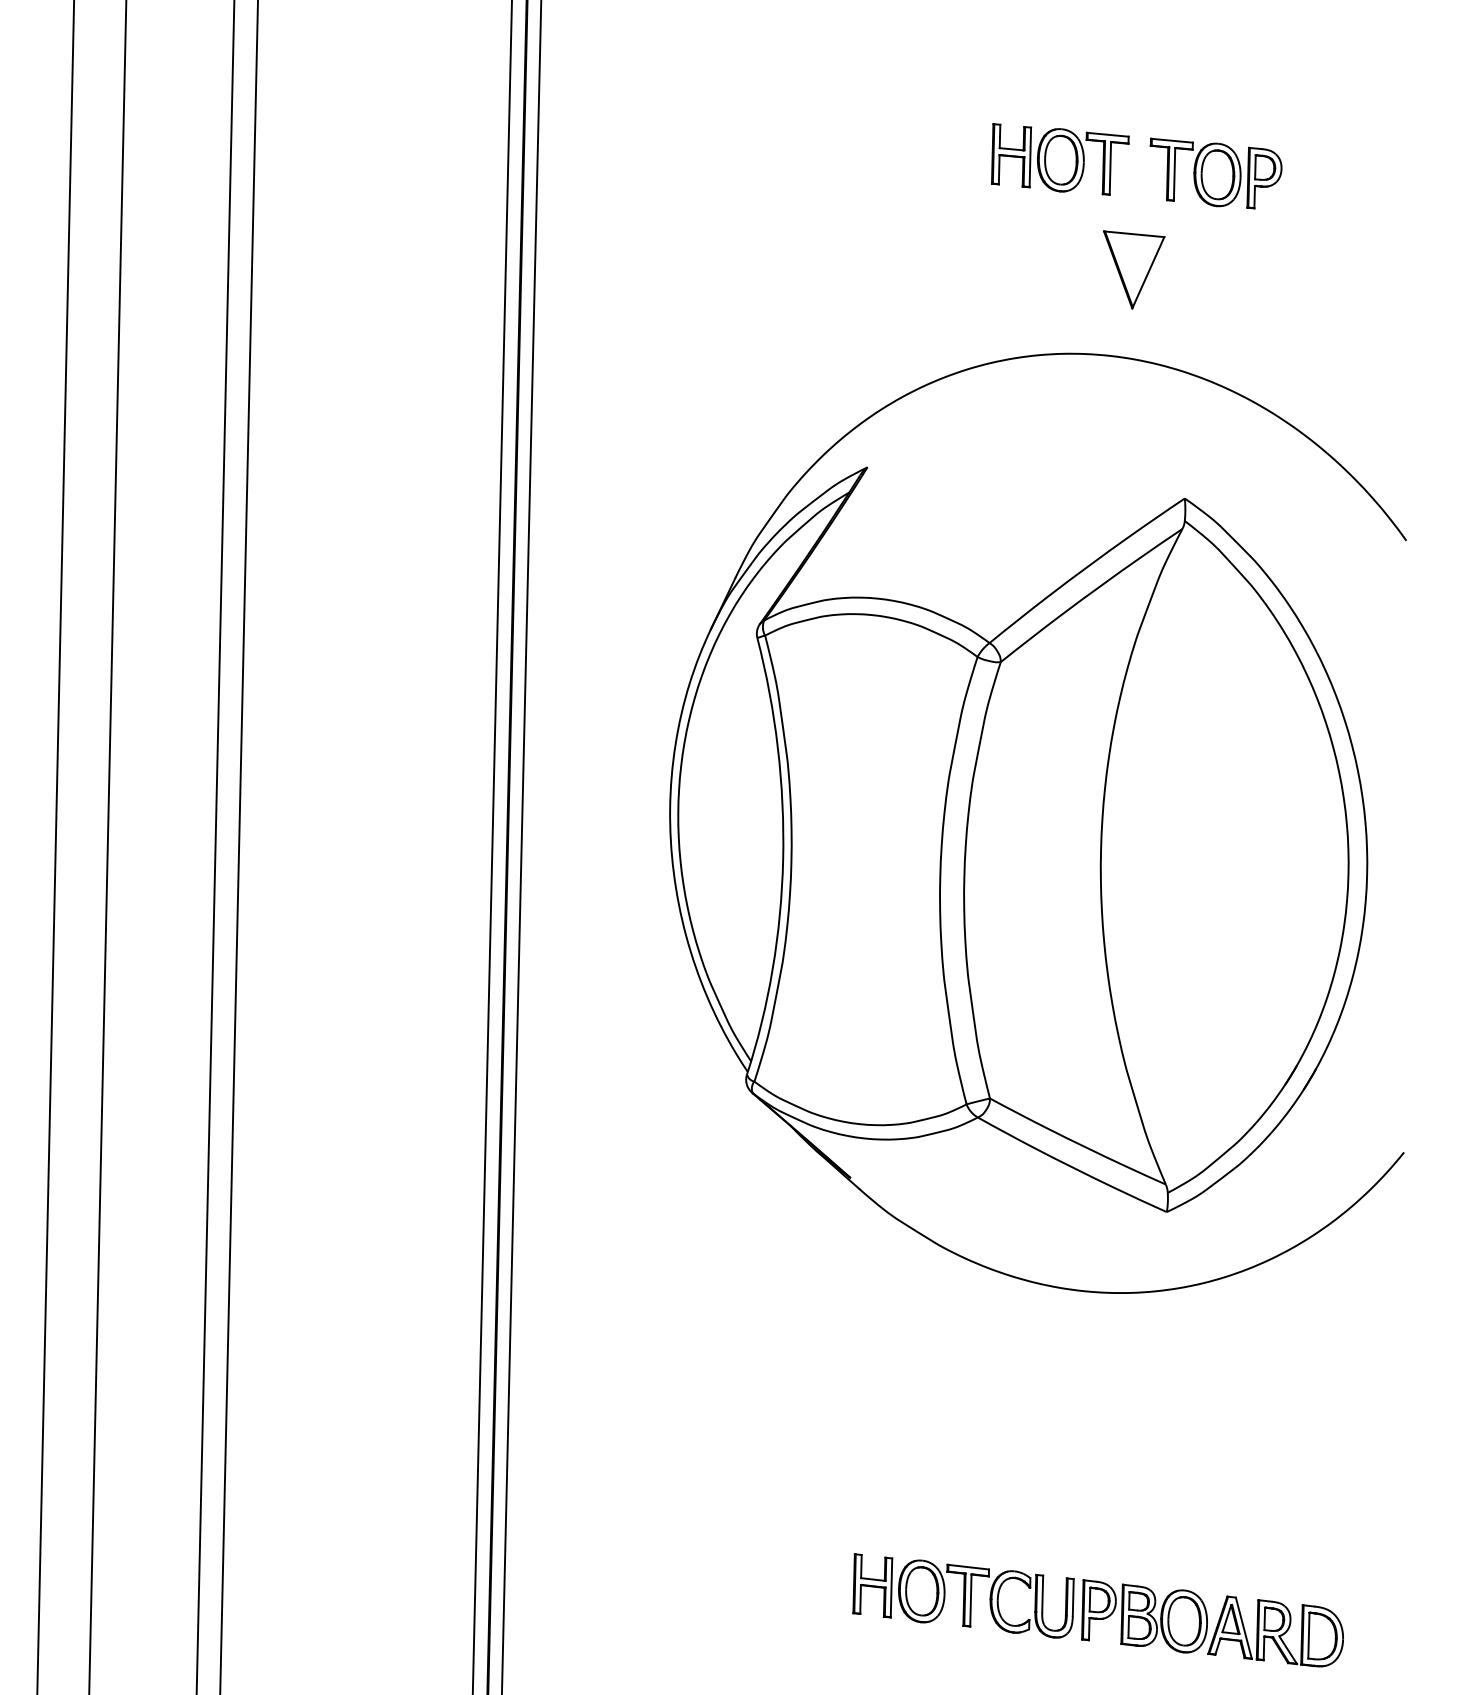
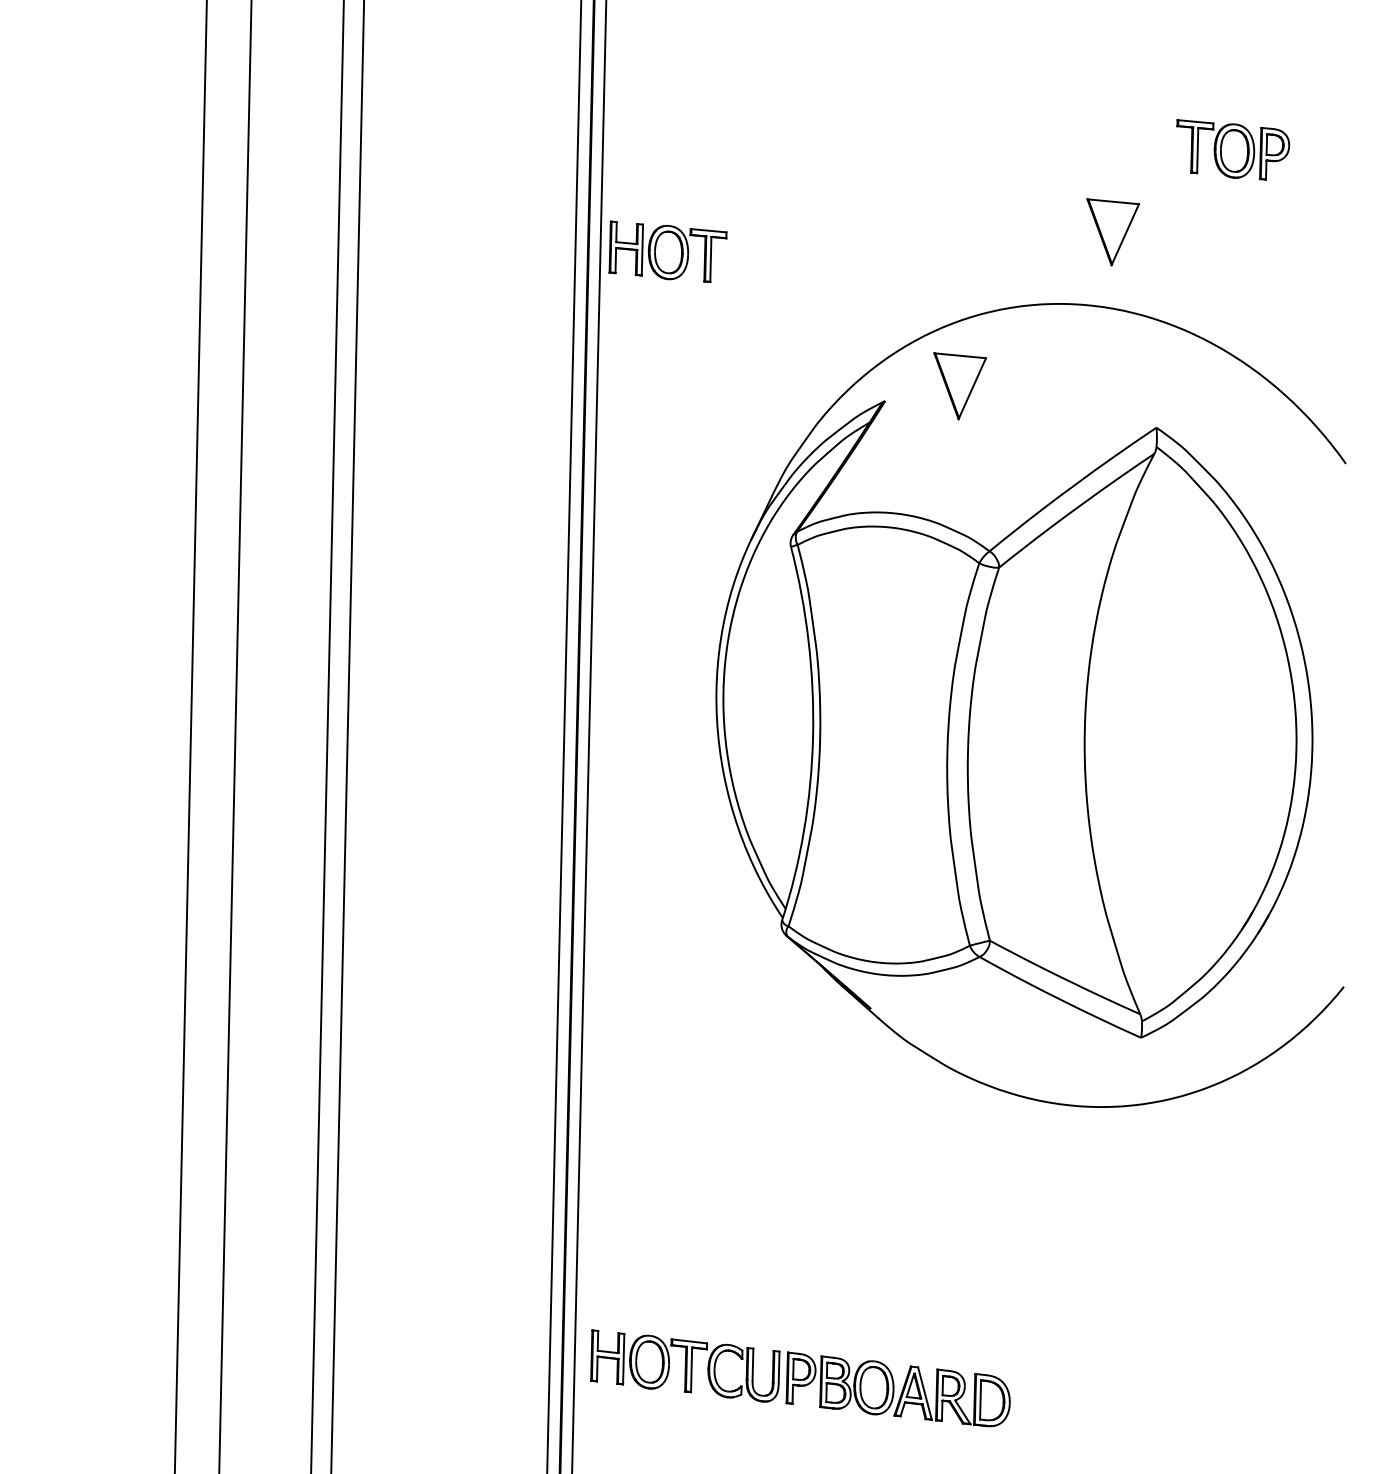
part: (1059, 159) -> (667, 251), moved
part: (1216, 173) -> (1233, 149), moved
part: (954, 450) -> (959, 386), added
part: (1098, 1610) -> (800, 1378), moved

